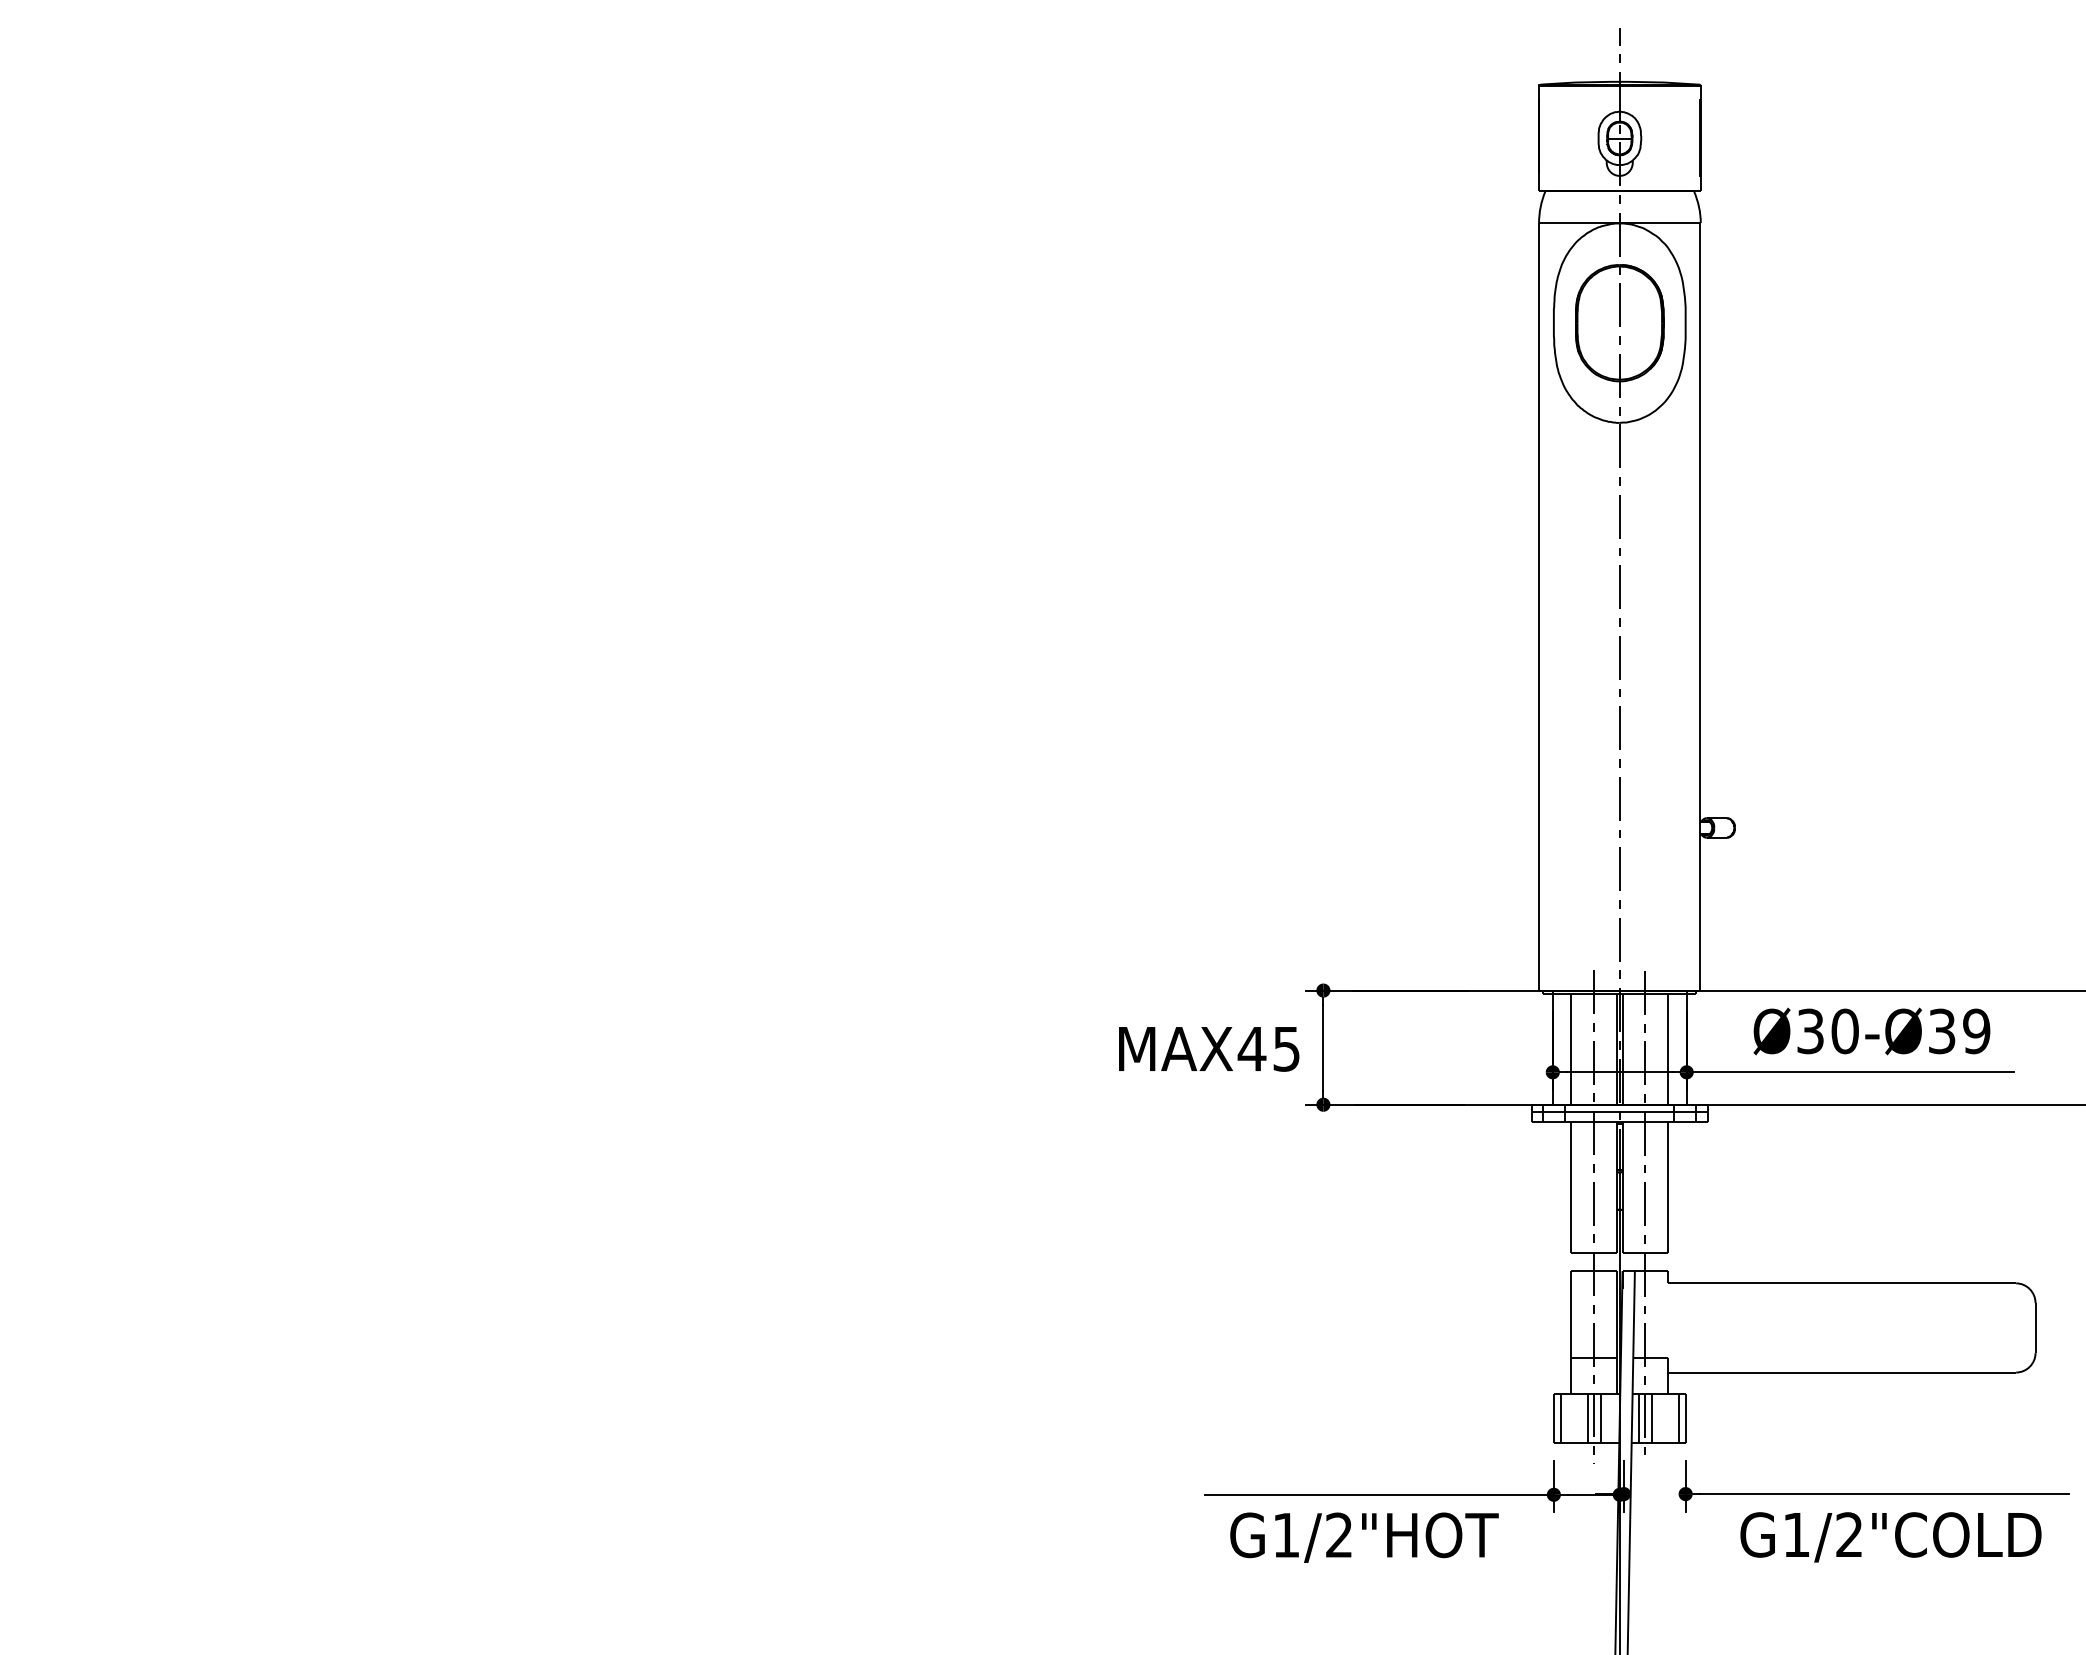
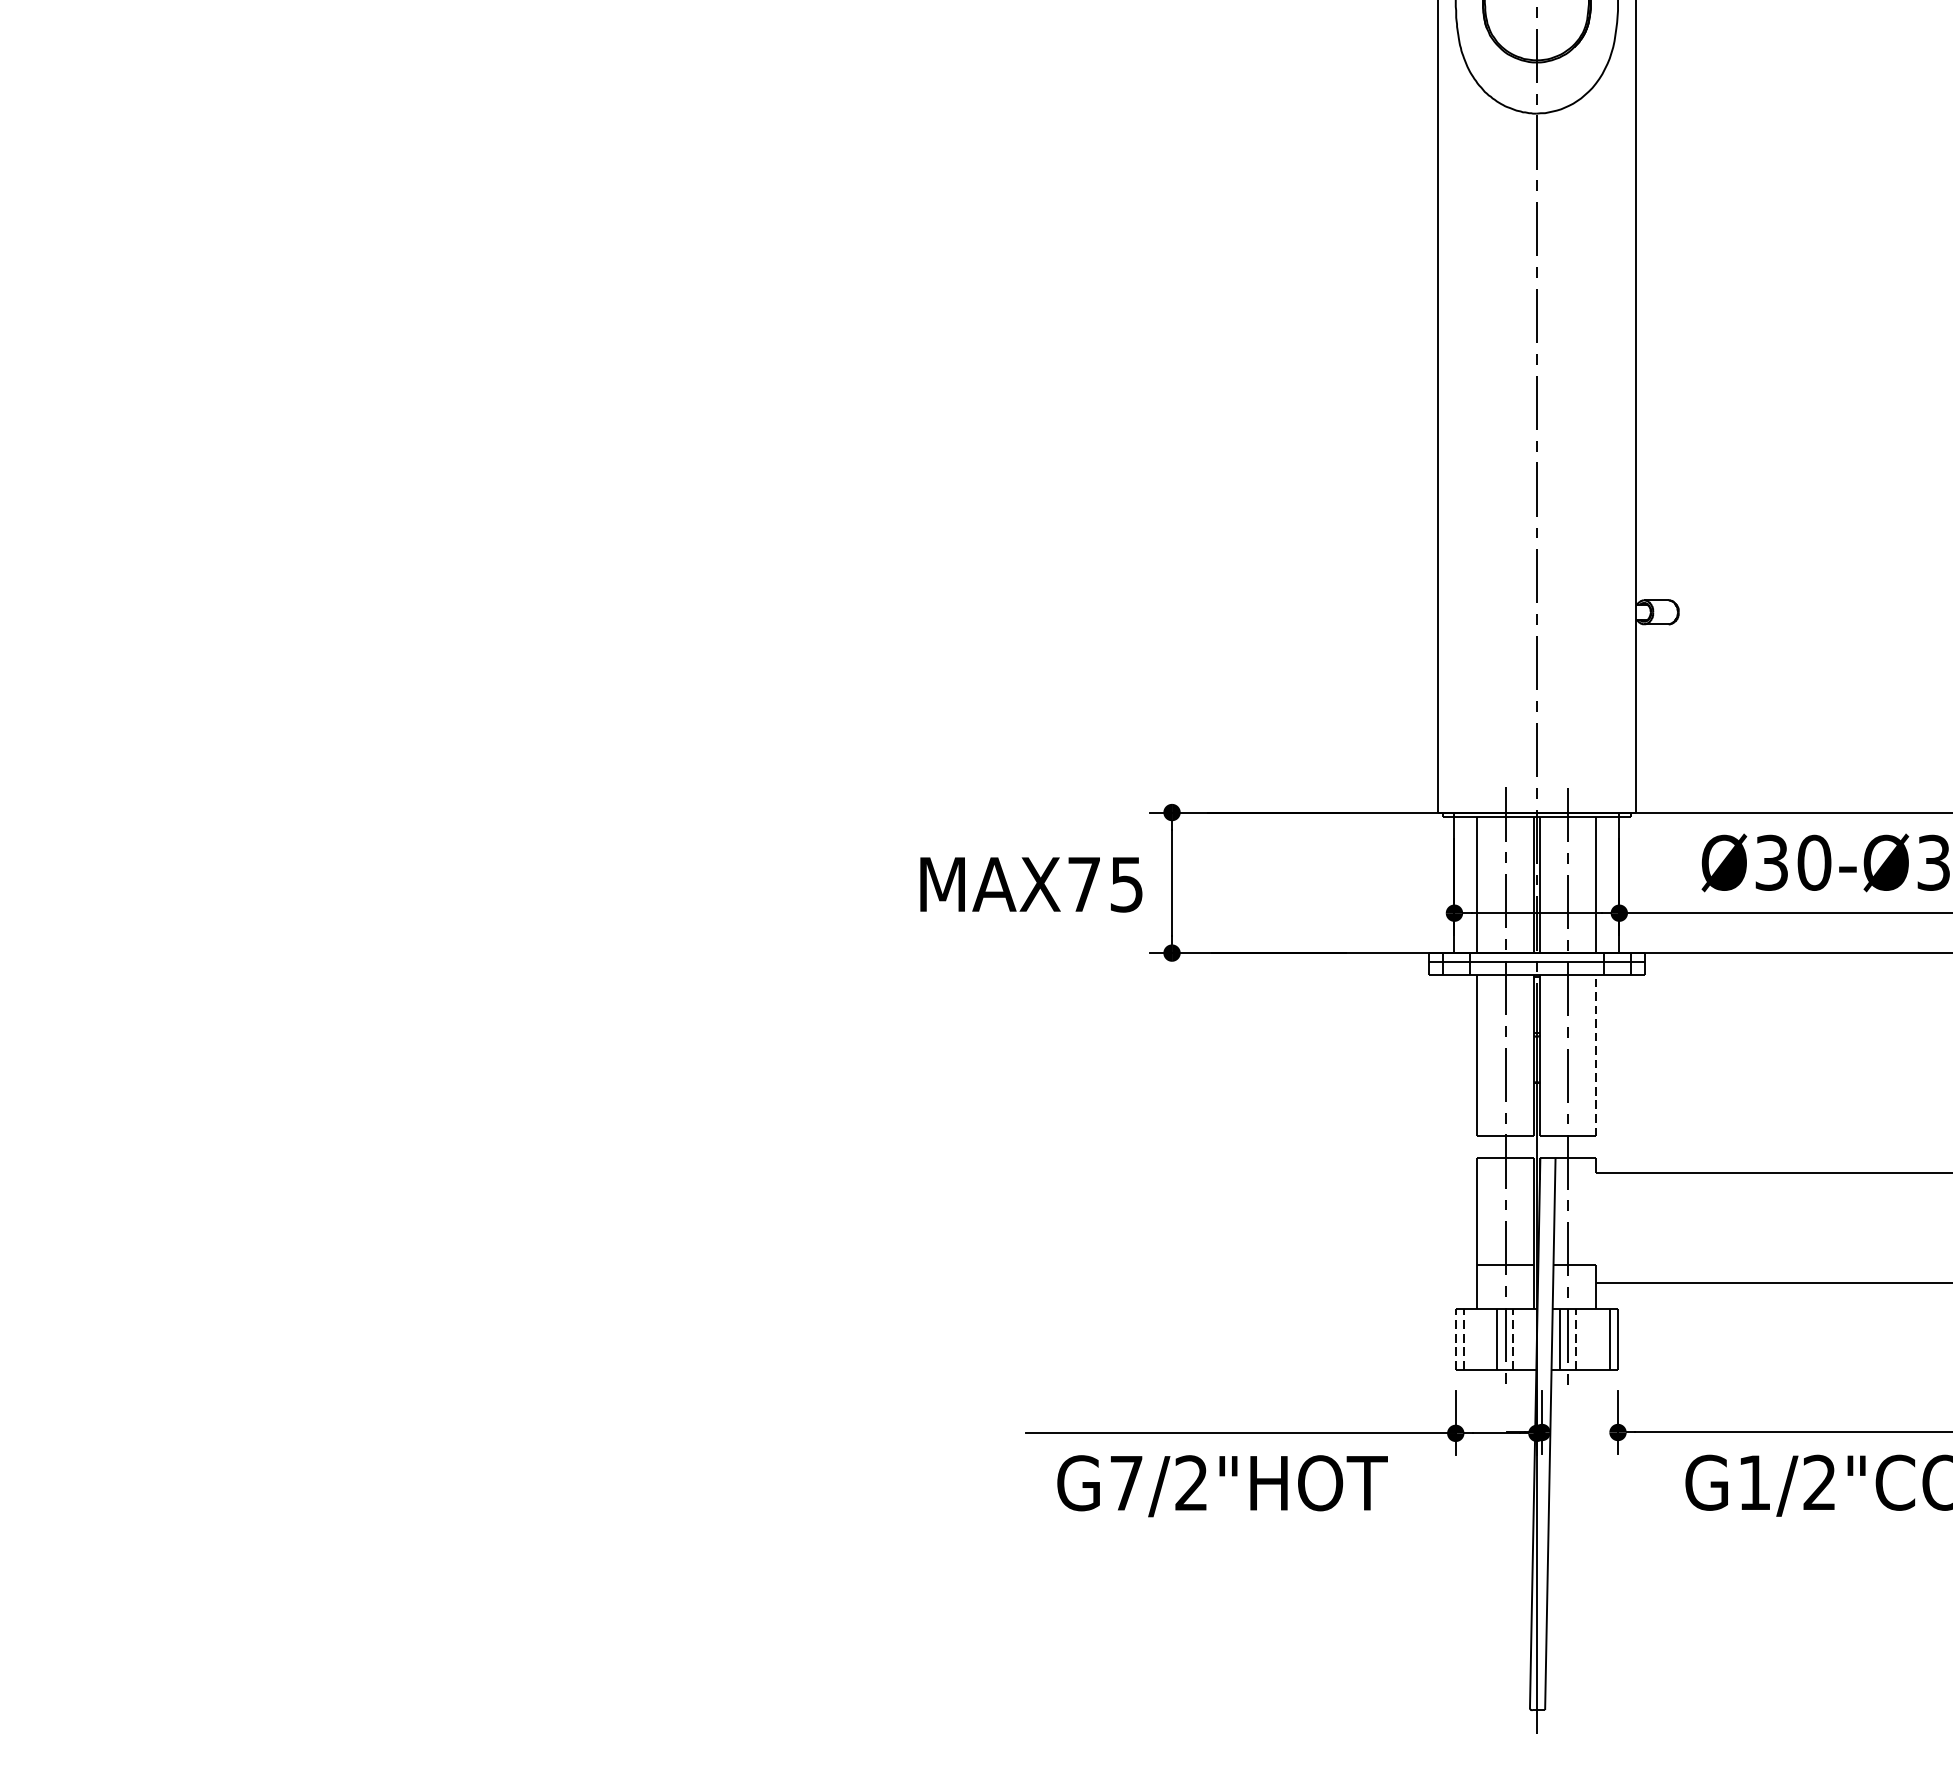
text: (1251, 1048) -> (1083, 883), MAX45 -> MAX75
line: (1668, 1187) -> (1596, 1055), solid -> dashed
line: (1553, 1418) -> (1455, 1339), solid -> dashed
line: (1560, 1418) -> (1463, 1339), solid -> dashed
line: (1600, 1418) -> (1513, 1339), solid -> dashed
line: (1651, 1418) -> (1575, 1339), solid -> dashed
text: (1286, 1535) -> (1126, 1483), G1/2"HOT -> G7/2"HOT

